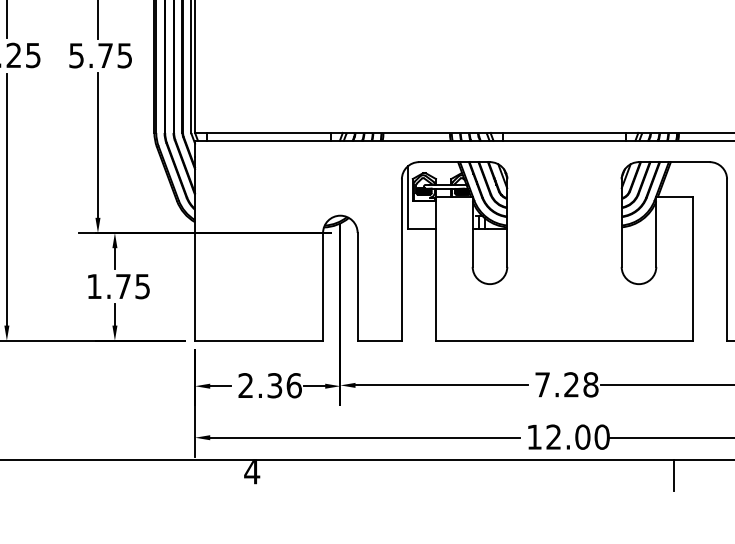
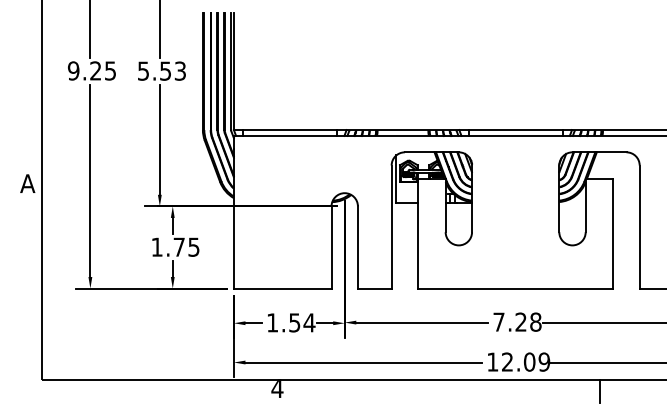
text: (114, 54) -> (172, 70), 5.75 -> 5.53
text: (270, 385) -> (291, 322), 2.36 -> 1.54
text: (602, 436) -> (544, 361), 12.00 -> 12.09

